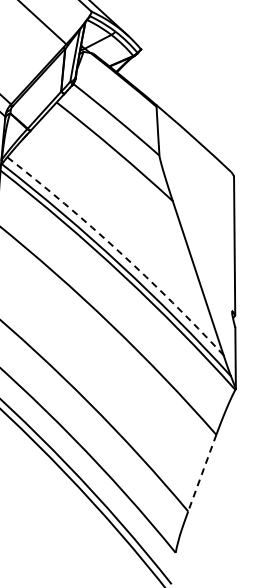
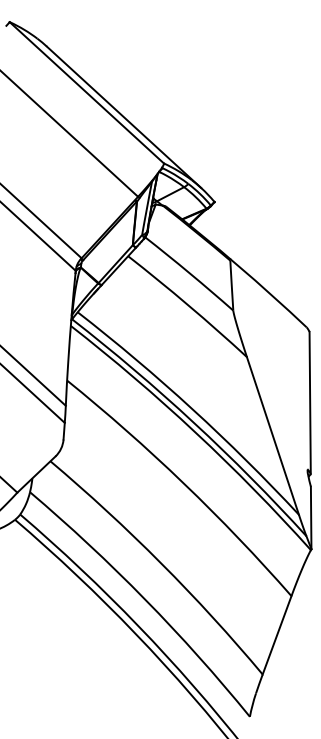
arc: (119, 252) -> (192, 409), dashed -> solid
line: (202, 473) -> (277, 635), dashed -> solid

